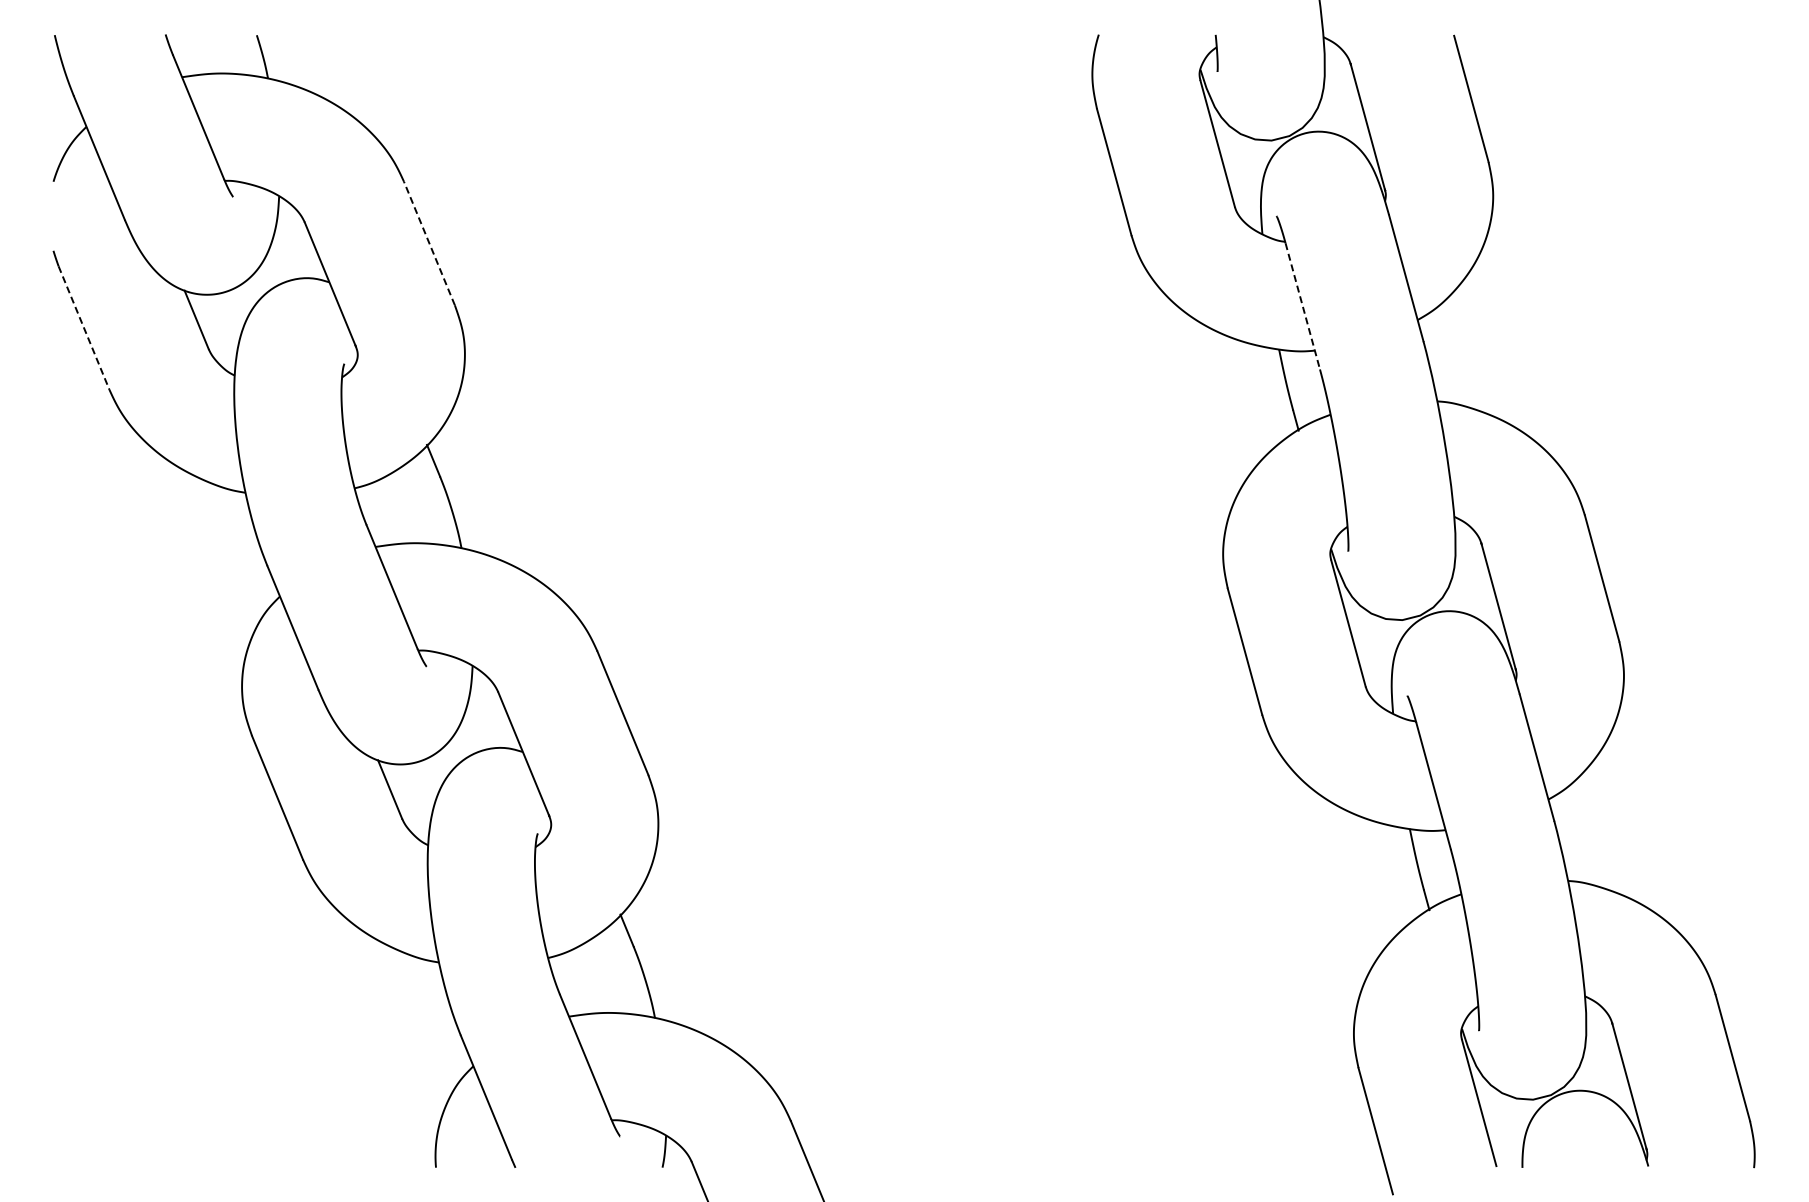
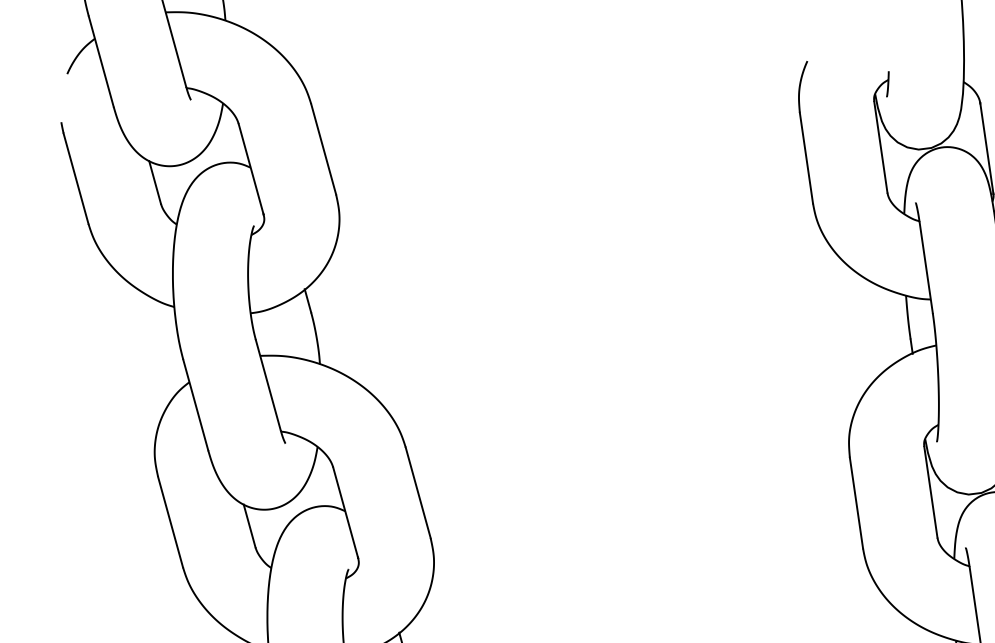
line: (429, 243) -> (323, 149), dashed -> solid
line: (1302, 306) -> (925, 267), dashed -> solid
line: (84, 328) -> (76, 178), dashed -> solid

